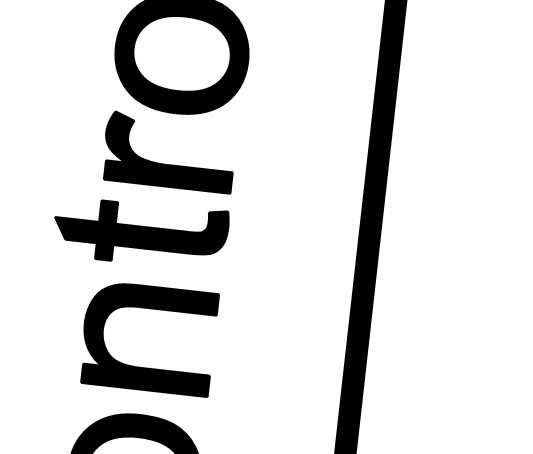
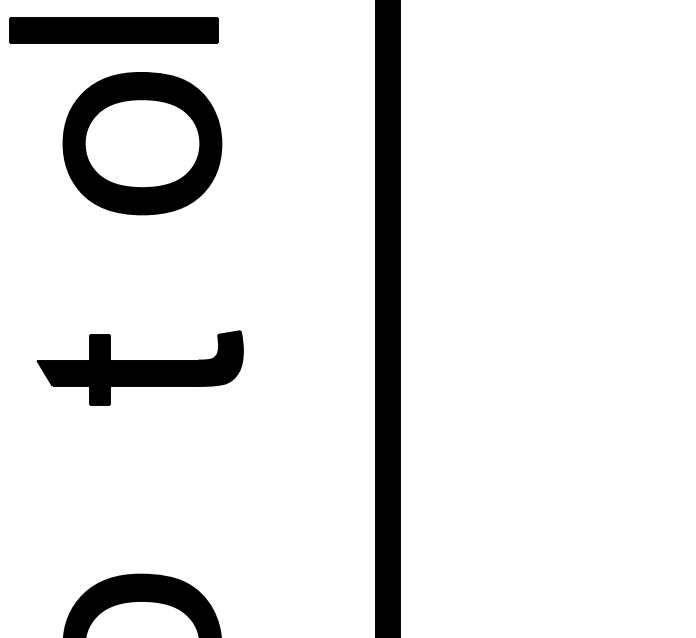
part: (166, 164) -> (138, 275), removed
part: (139, 232) -> (139, 367), moved
part: (151, 309) -> (140, 448), removed

